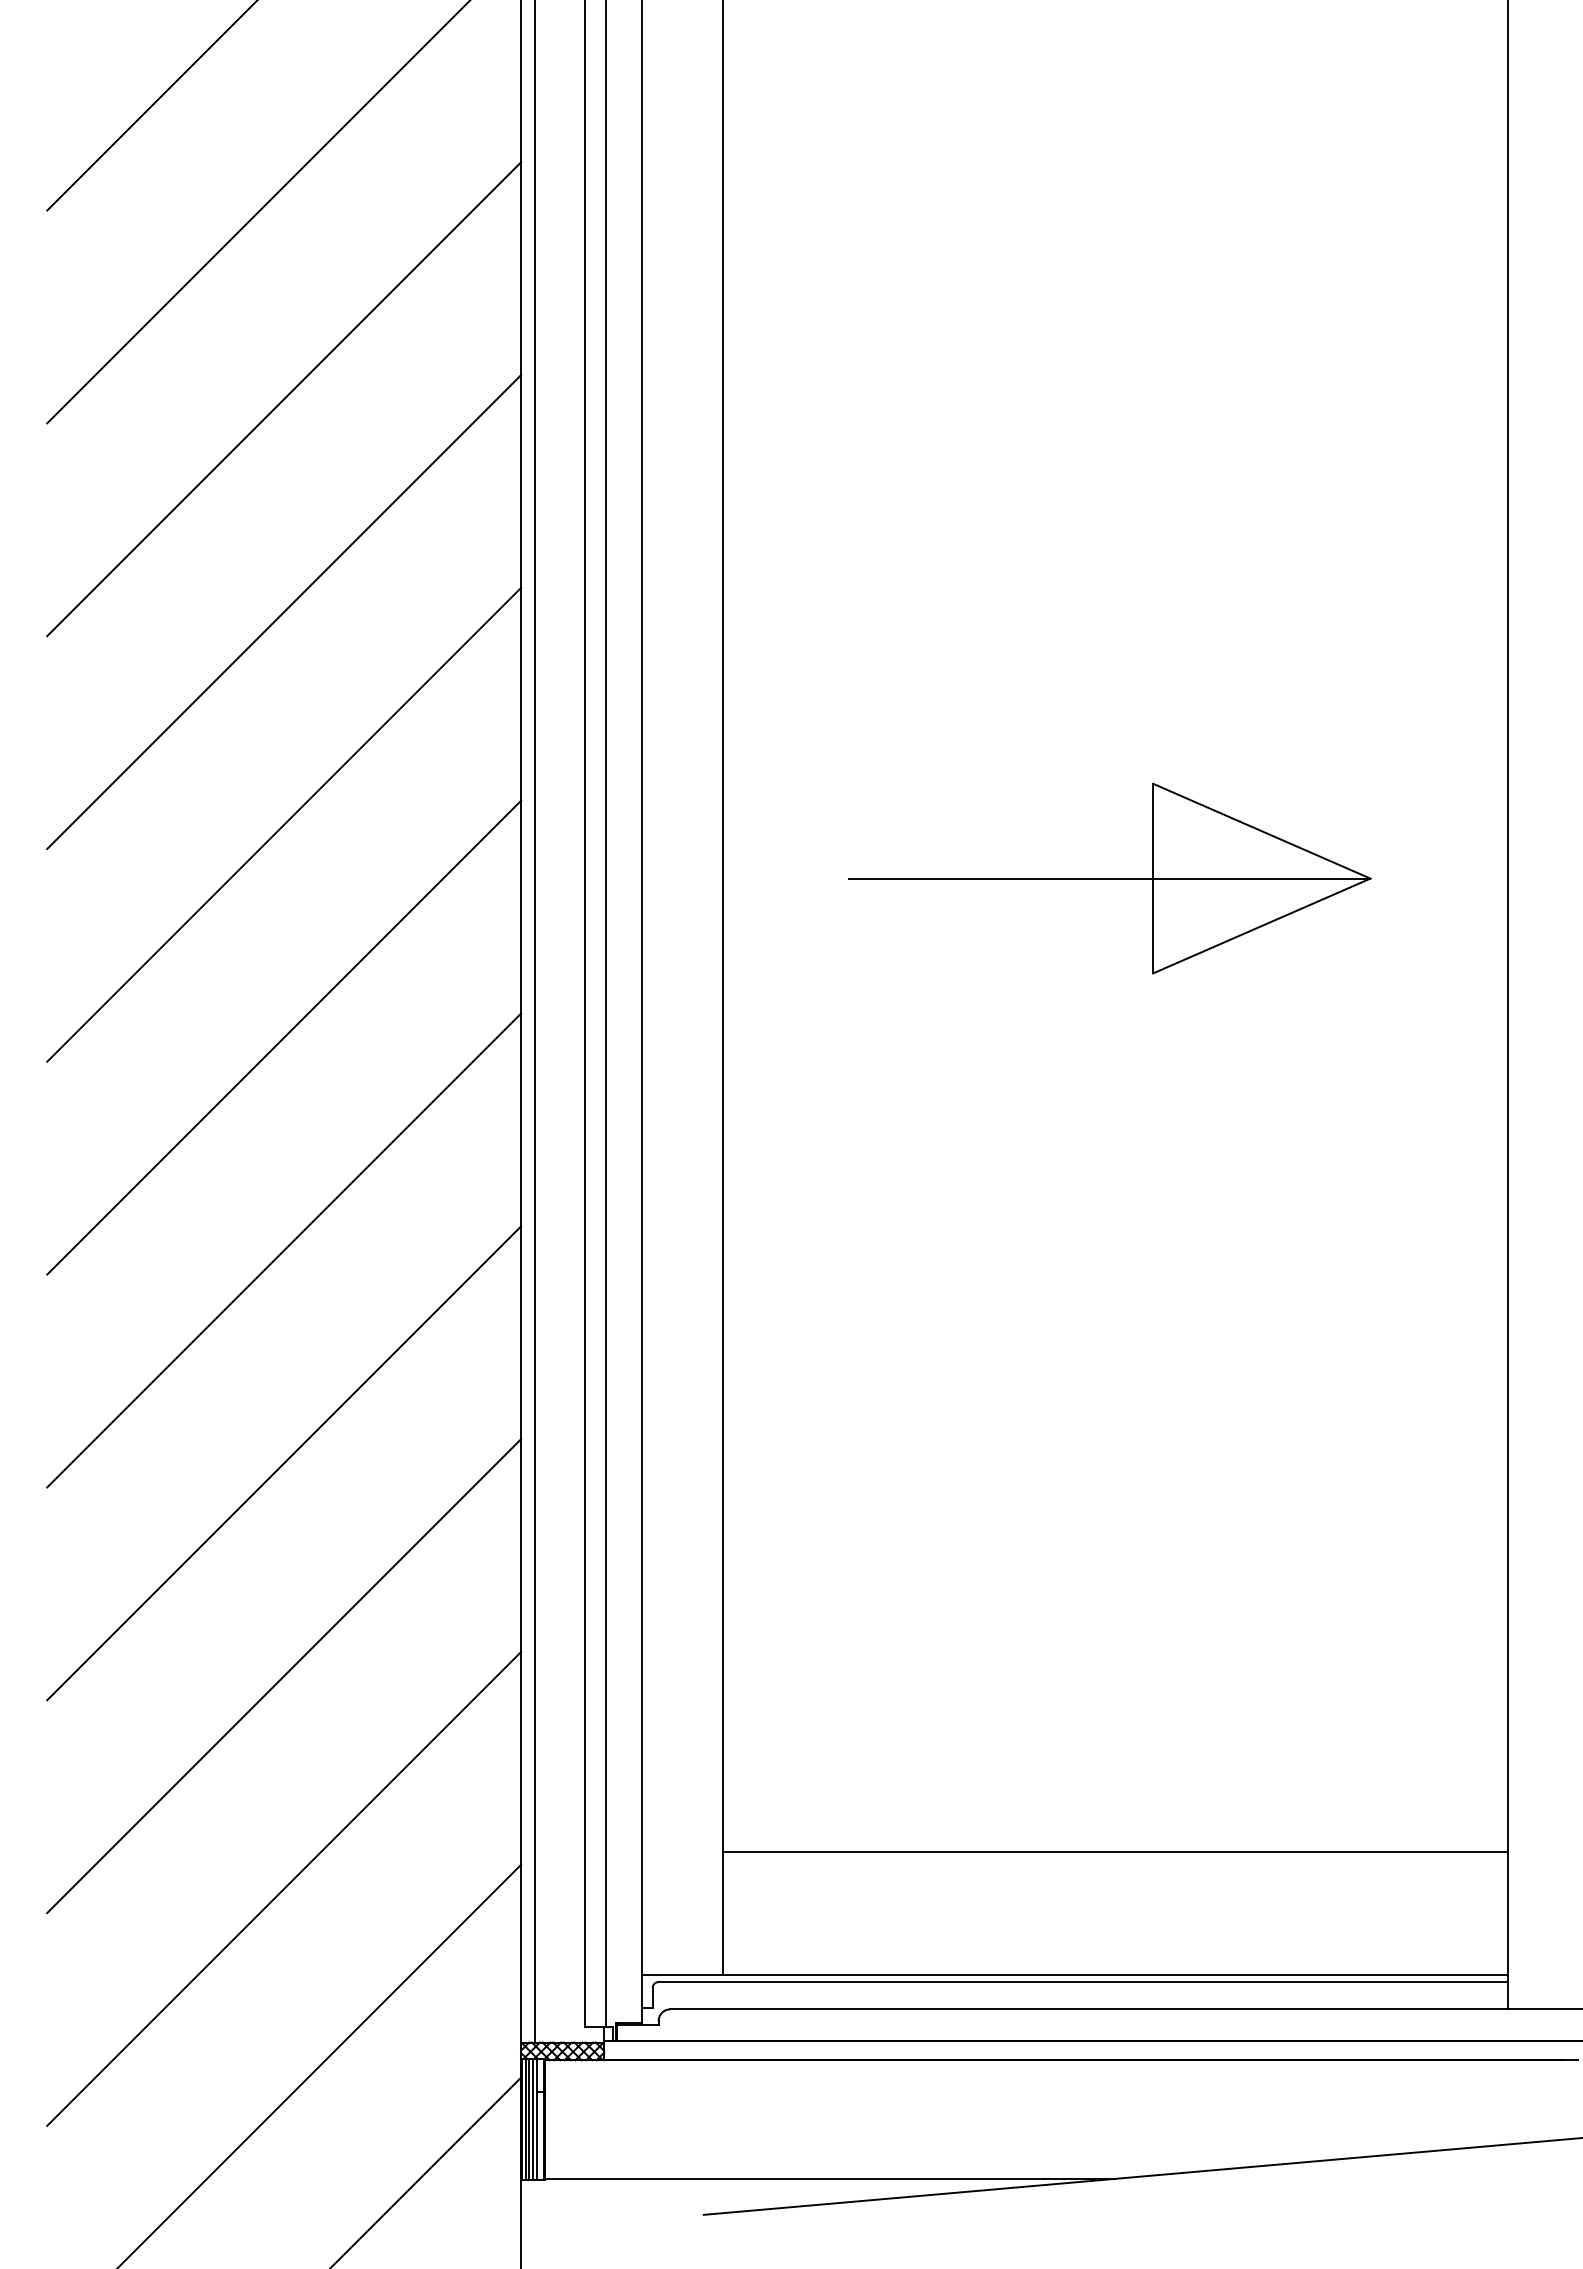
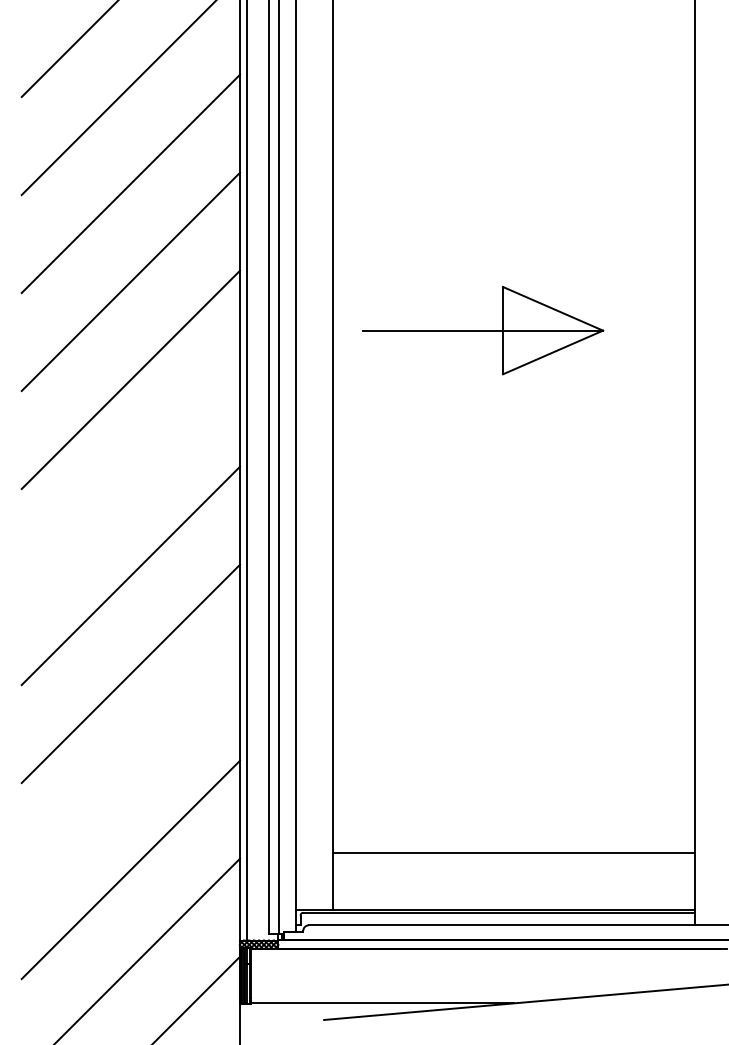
part: (1110, 878) -> (483, 330), moved
line: (283, 1036) -> (130, 477), removed
line: (283, 1675) -> (130, 771), removed

